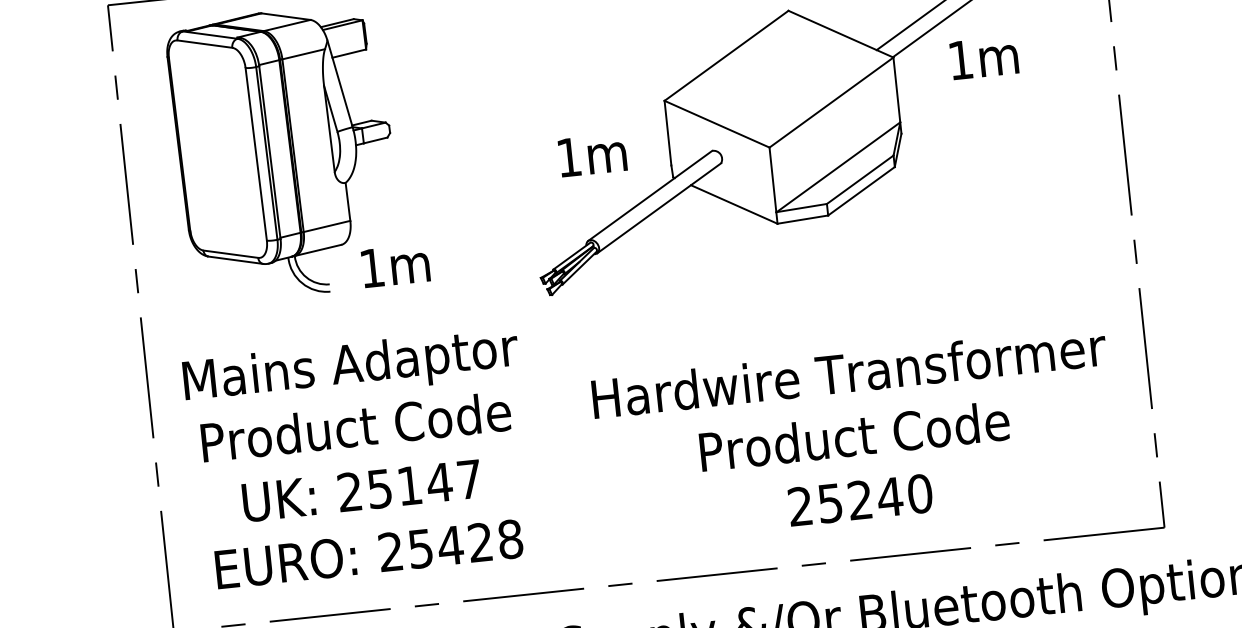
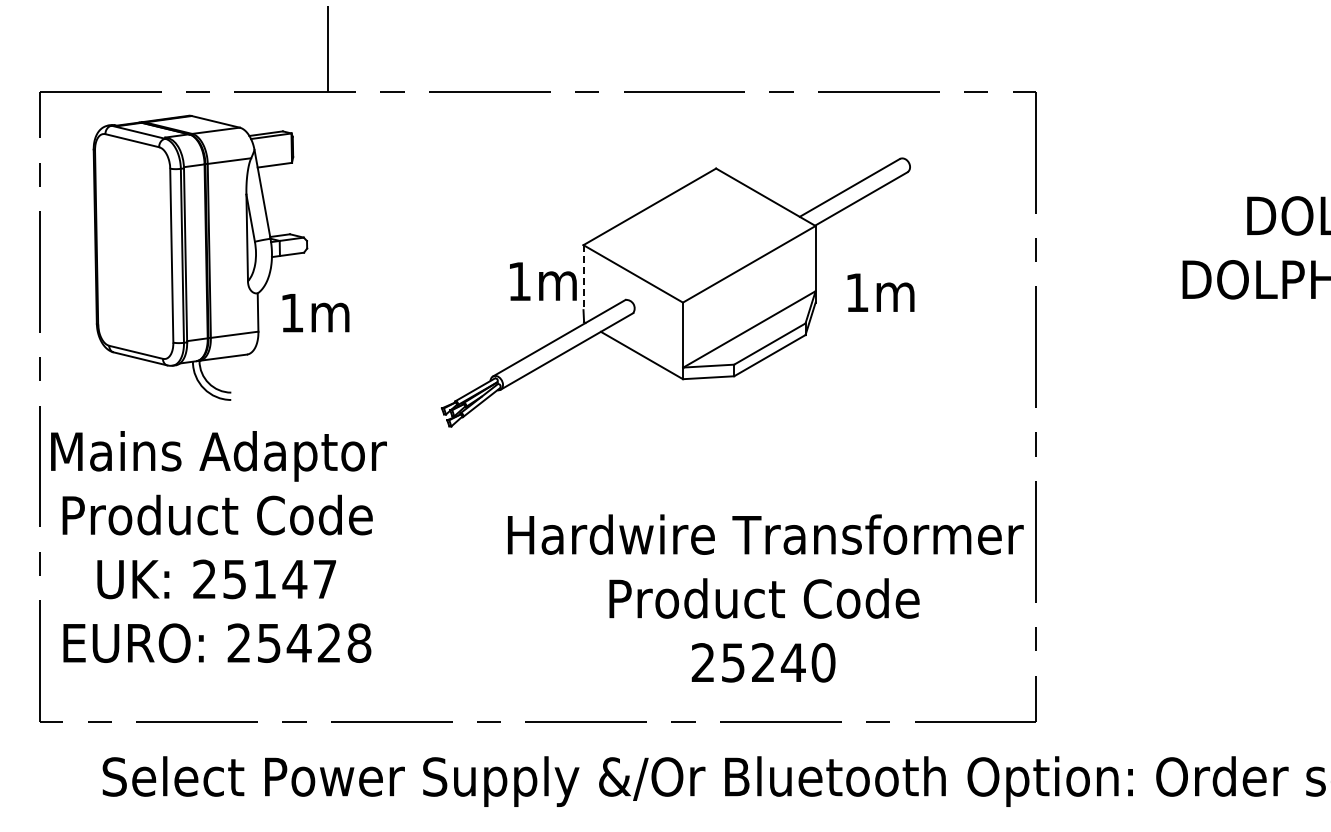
text: (983, 57) -> (880, 292), moved
line: (668, 134) -> (583, 278), solid -> dashed
text: (592, 154) -> (543, 281), moved
text: (395, 266) -> (315, 313), moved
text: (855, 436) -> (765, 598), moved
text: (360, 457) -> (218, 546), moved

